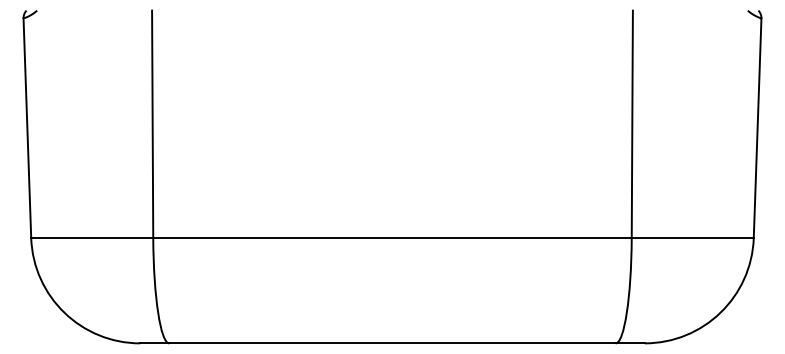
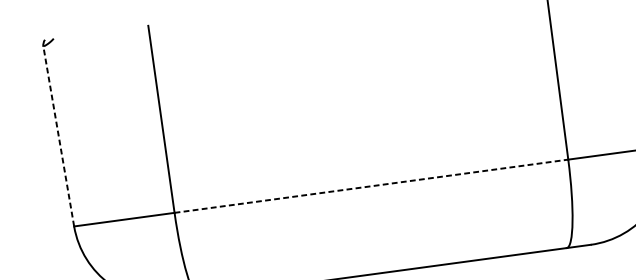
line: (27, 128) -> (58, 136), solid -> dashed
line: (393, 238) -> (372, 186), solid -> dashed

